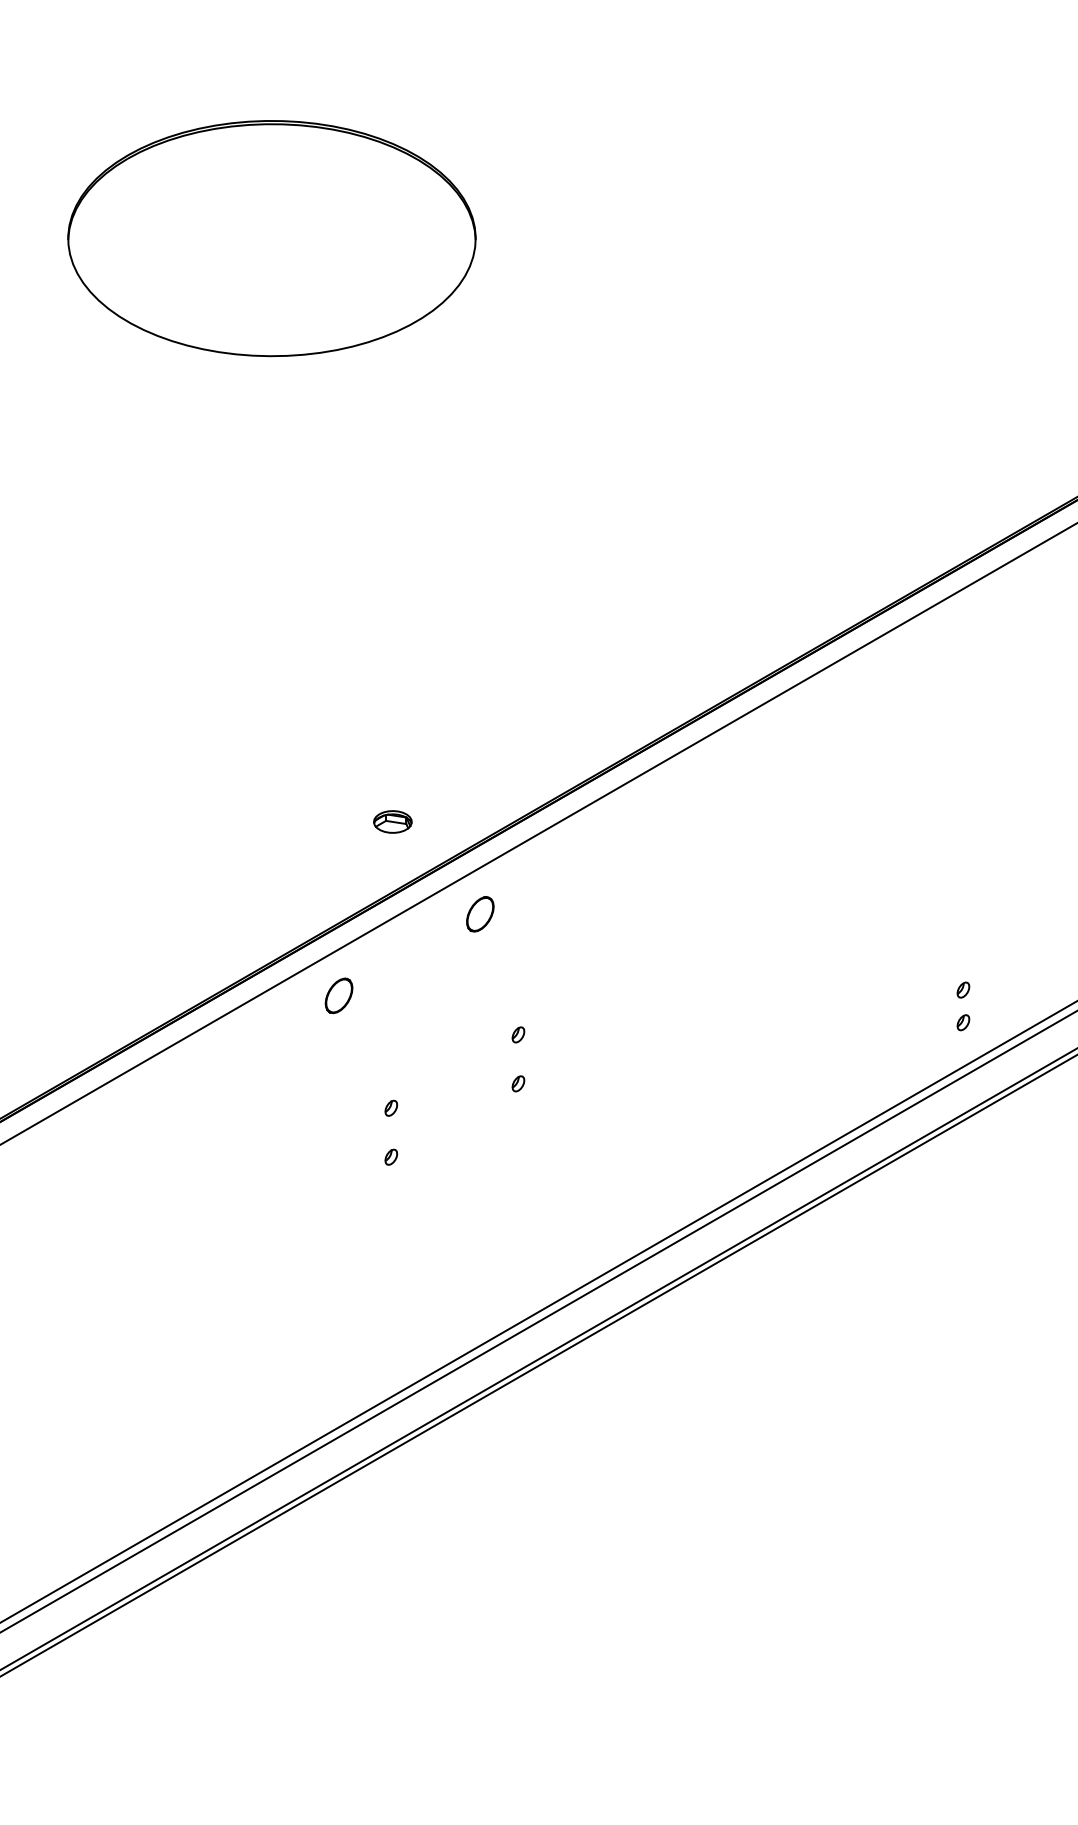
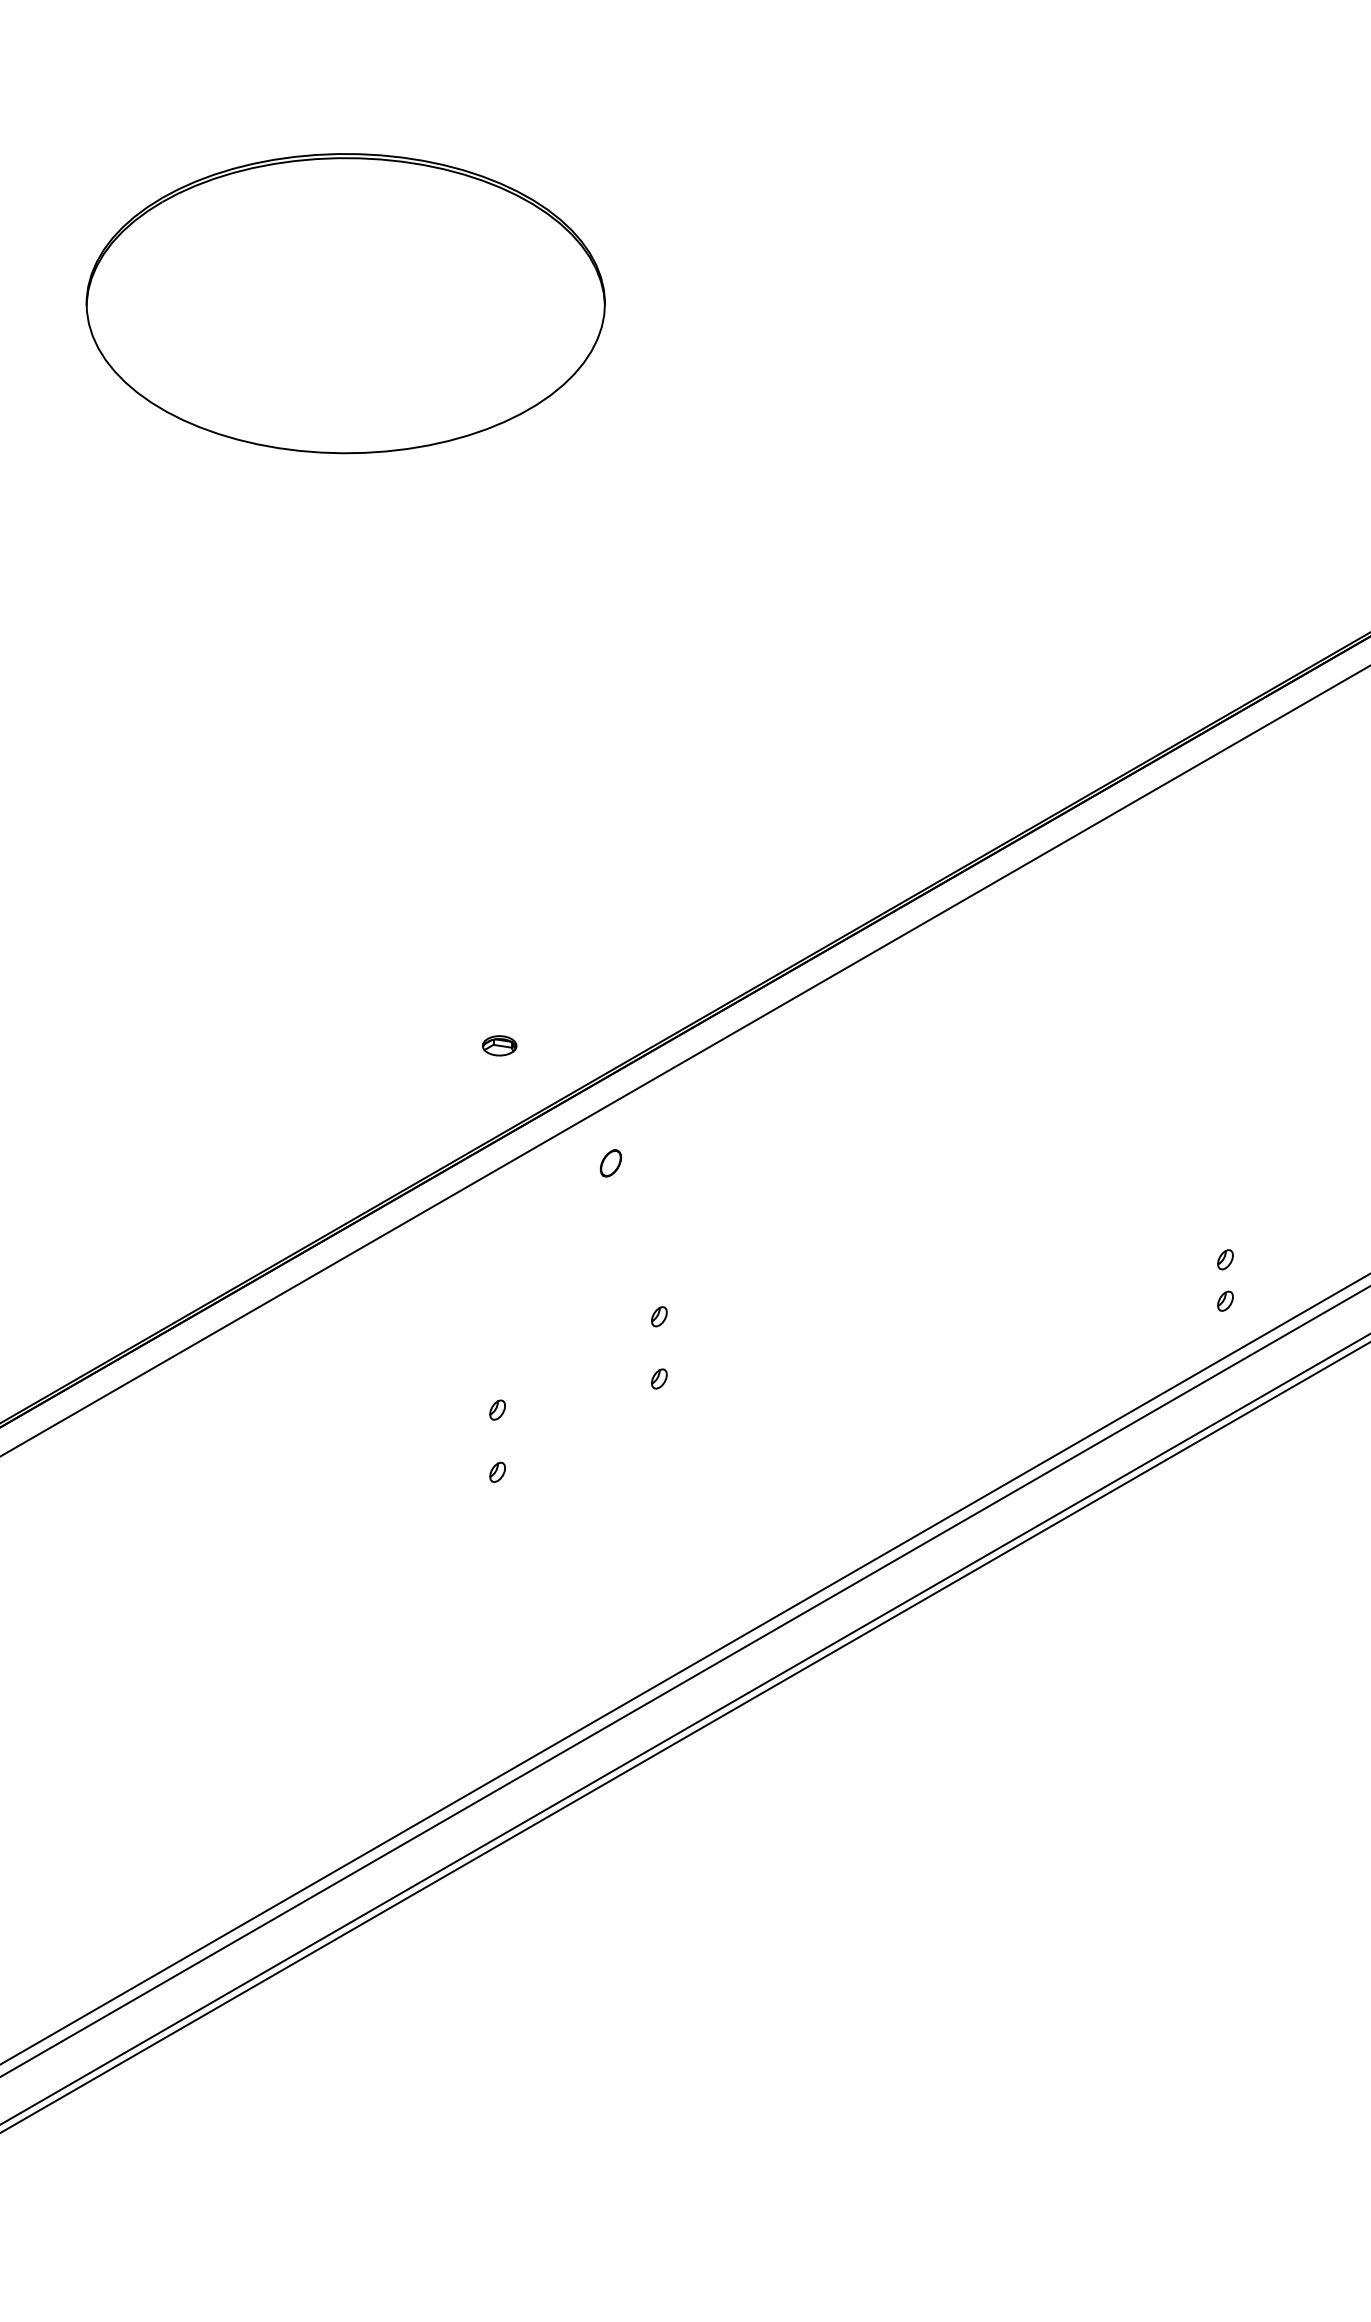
part: (392, 821) -> (499, 1045), size x0.7
part: (480, 914) -> (611, 1163), size x0.6
part: (338, 995) -> (430, 1266), removed

